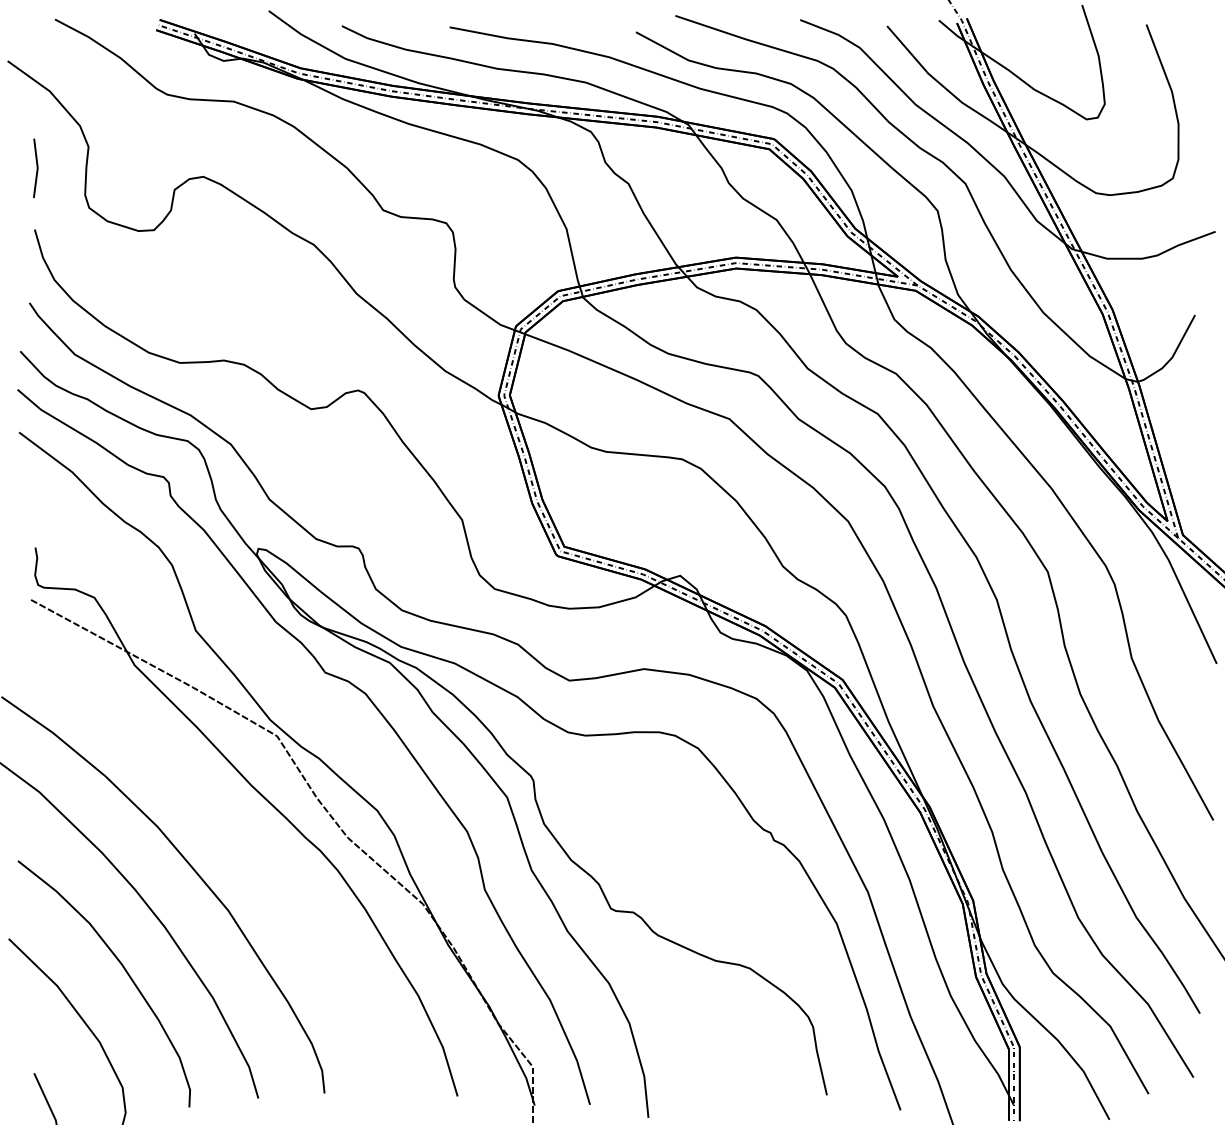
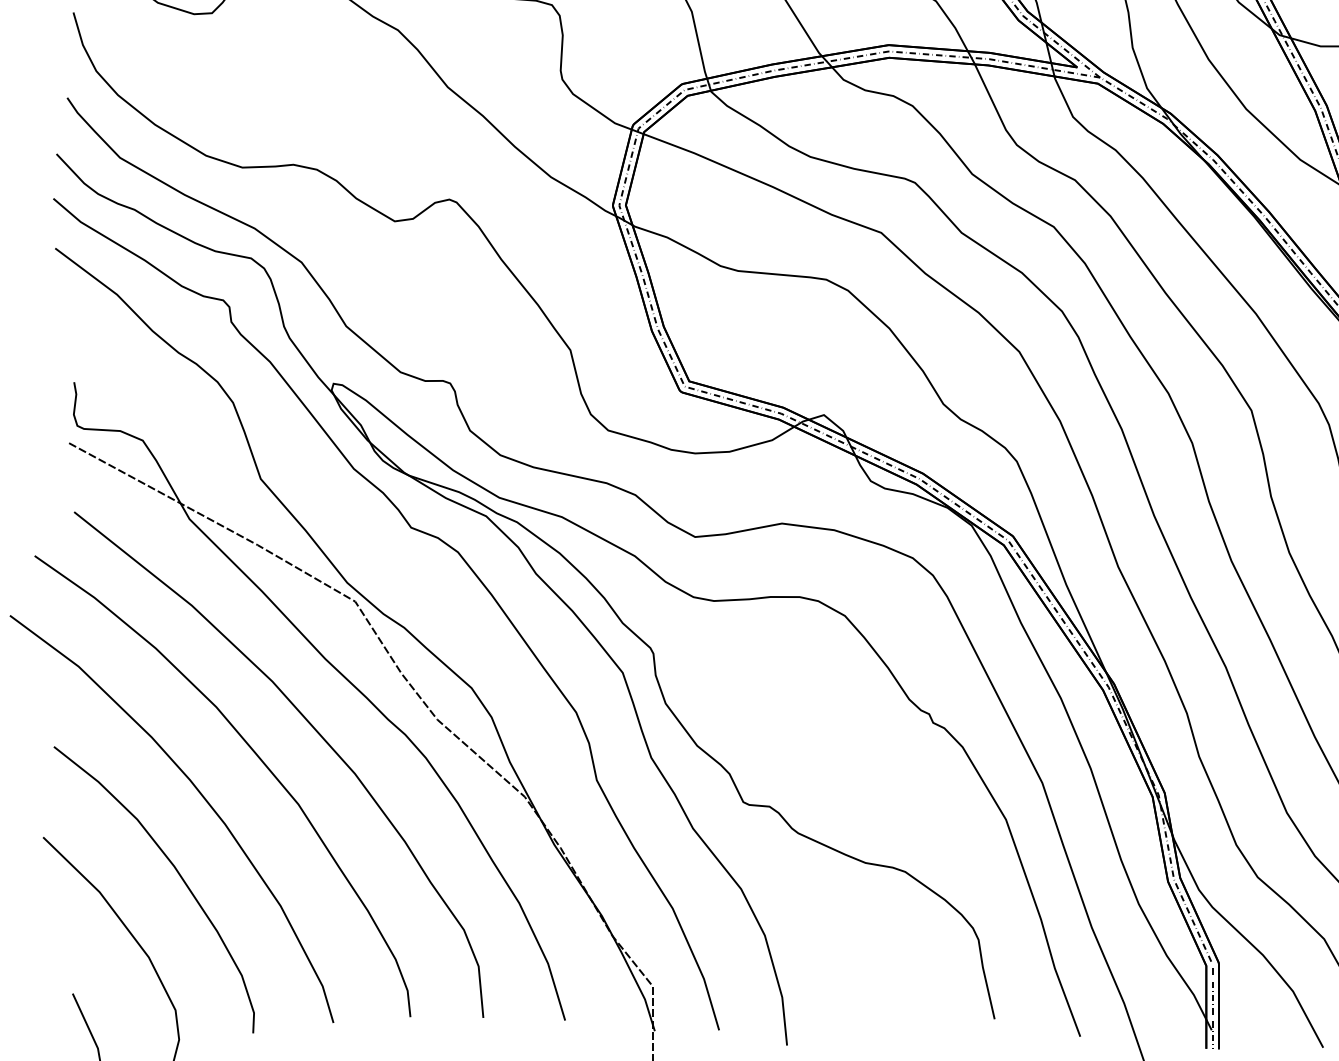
curve: (241, 846) -> (313, 729), added

